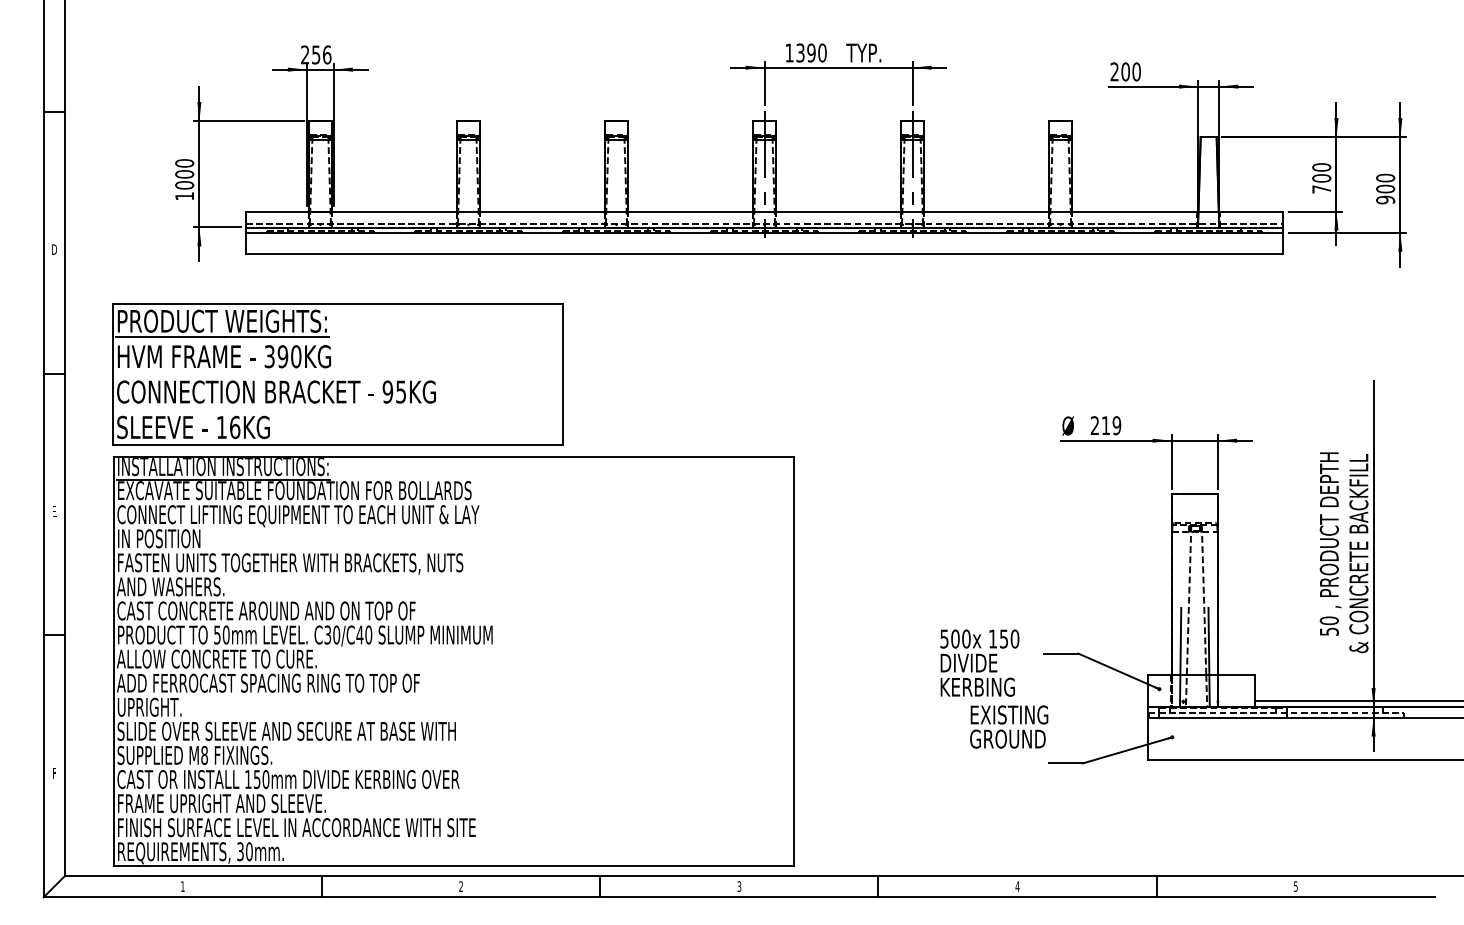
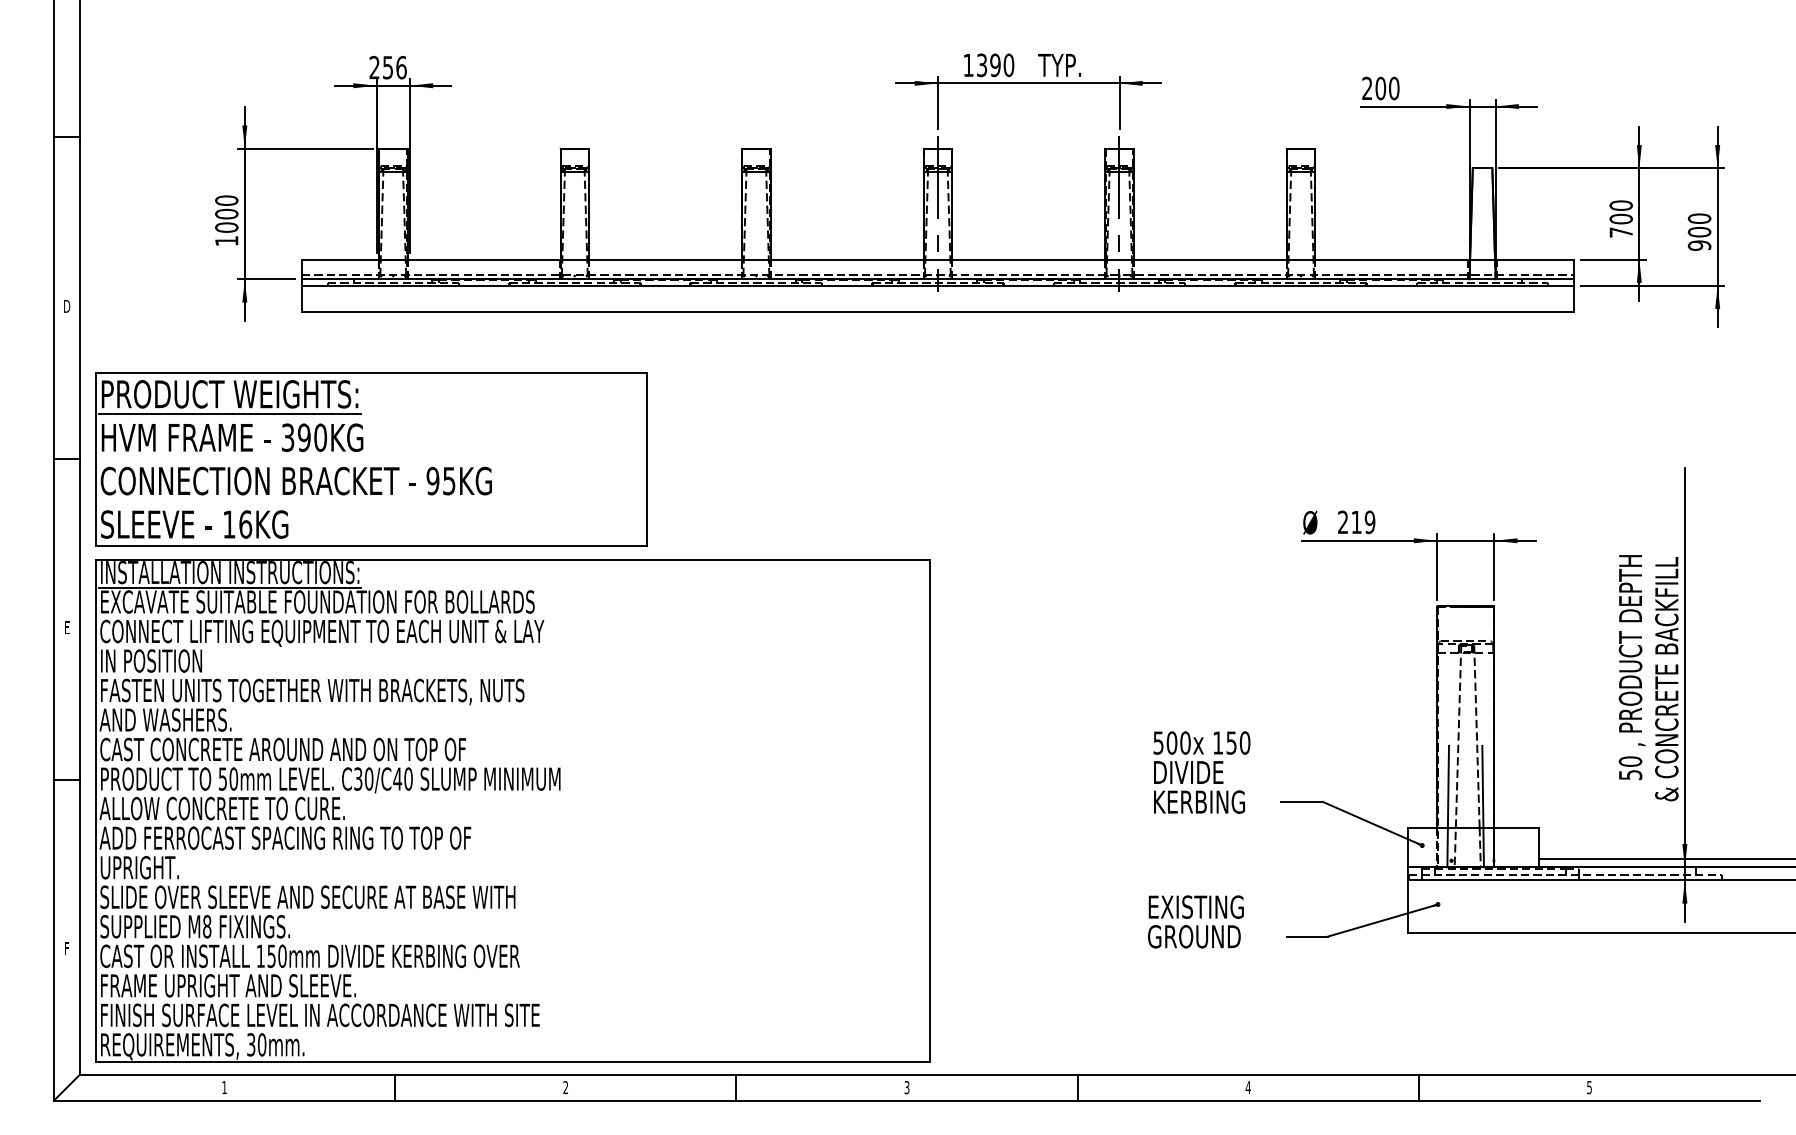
part: (337, 374) -> (371, 459), moved
part: (453, 660) -> (512, 810), moved
text: (979, 663) -> (1201, 772), moved
text: (1008, 726) -> (1195, 921), moved

